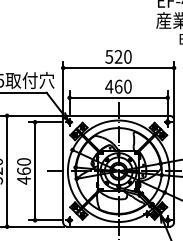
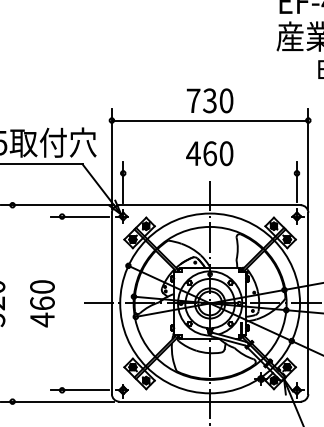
text: (113, 56) -> (200, 100), 520 -> 730
line: (118, 97) -> (209, 172), removed
line: (35, 170) -> (62, 302), removed
line: (7, 171) -> (13, 303), removed

